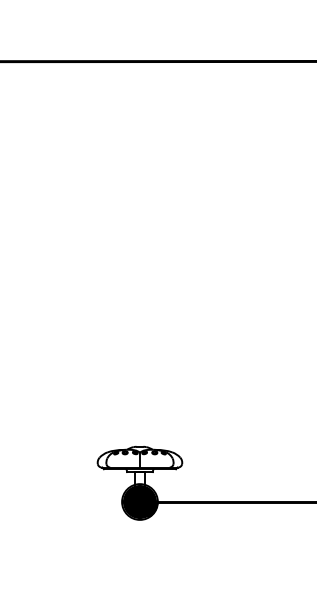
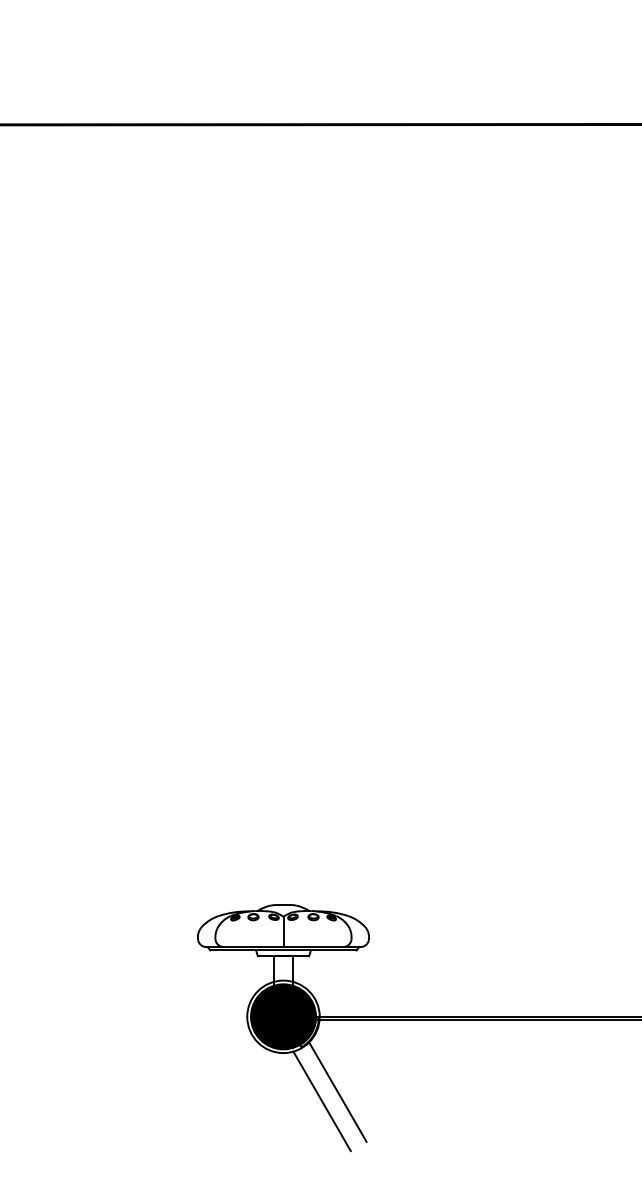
line: (166, 538) -> (337, 1090), added
line: (158, 543) -> (321, 1100), added

